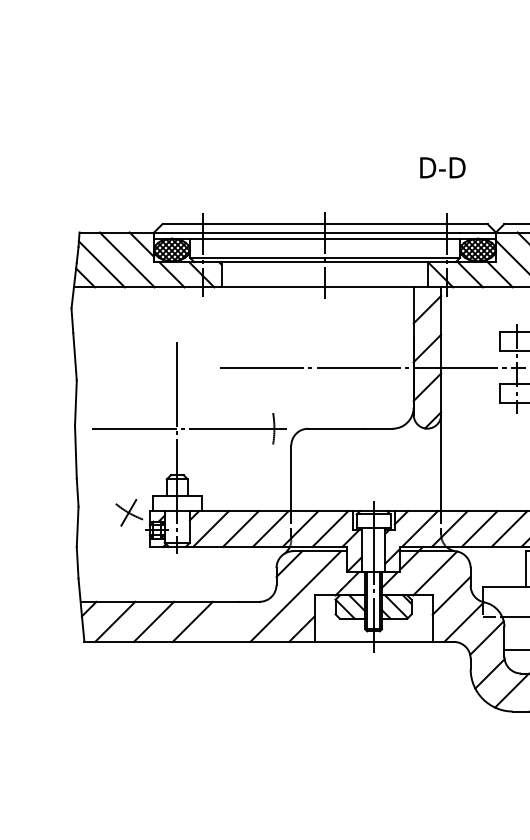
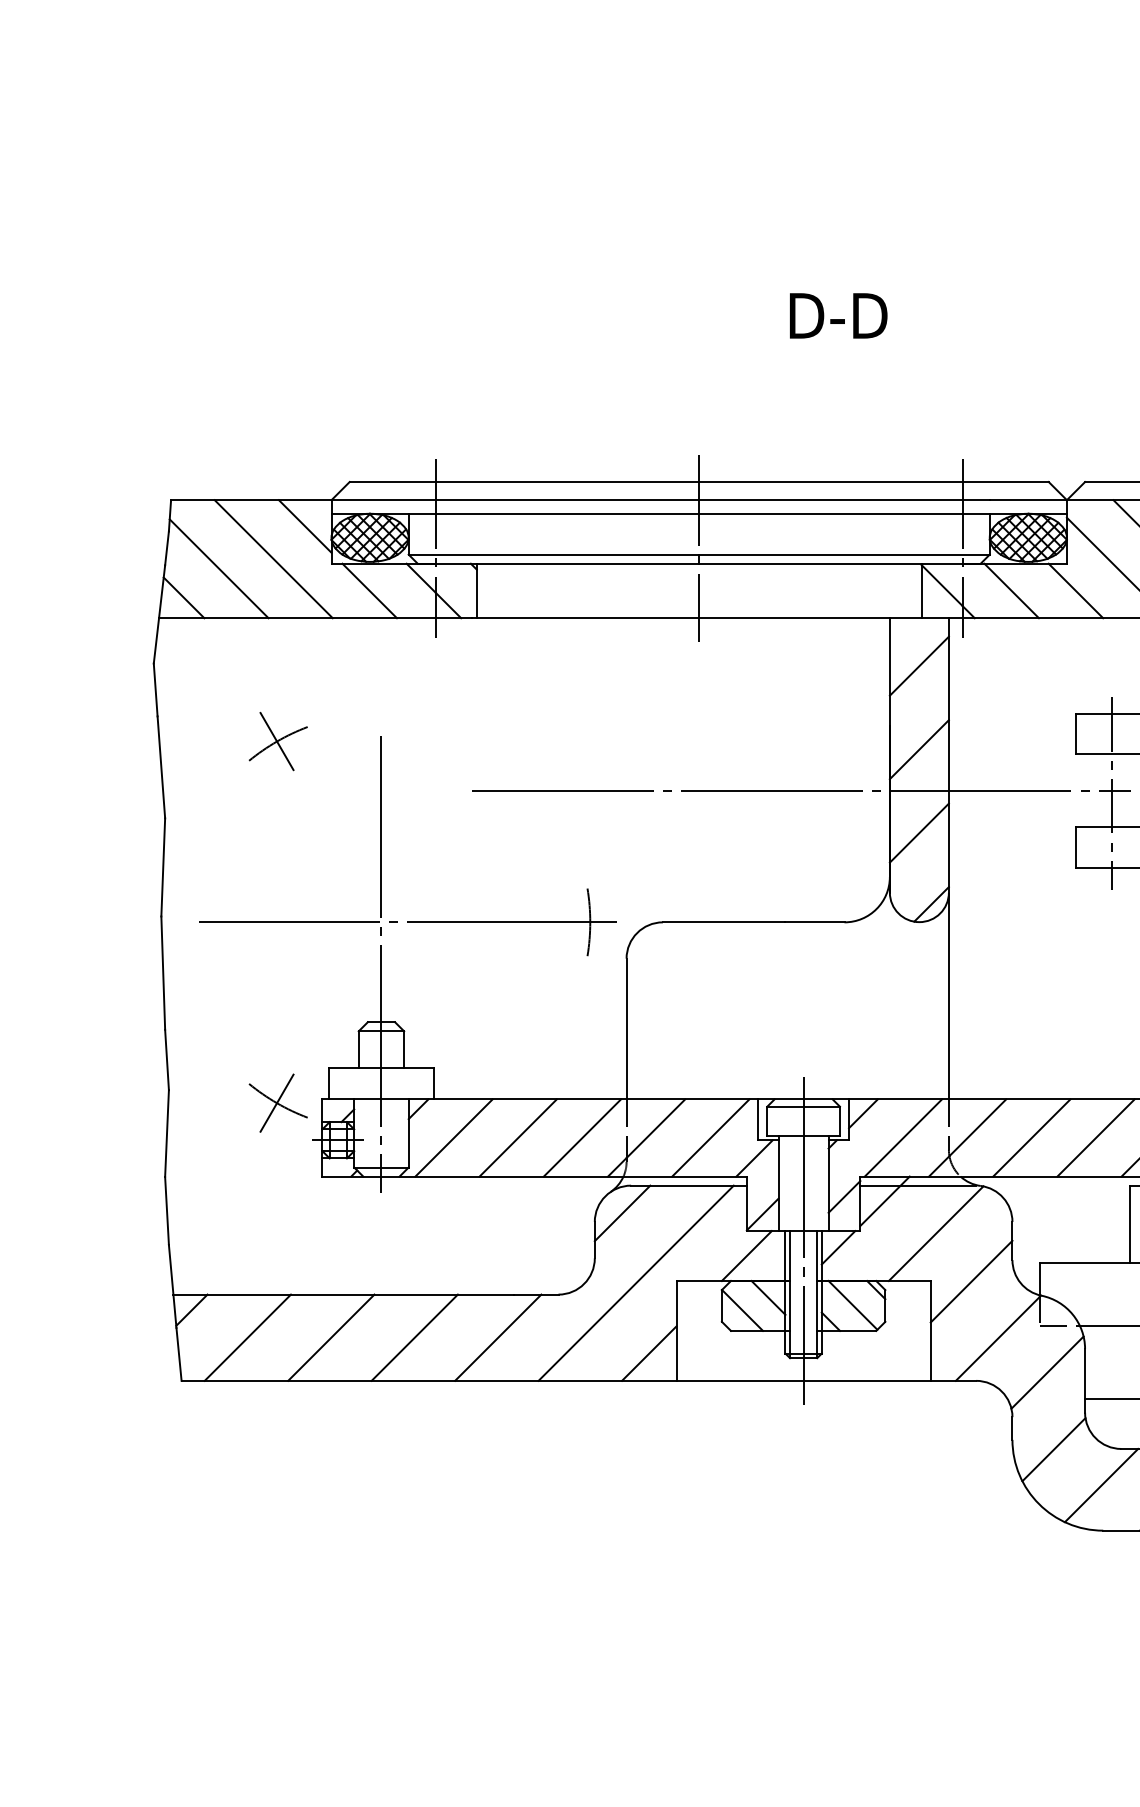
text: (442, 167) -> (837, 315), moved
part: (129, 344) -> (278, 741), added
line: (231, 621) -> (497, 1336), added

